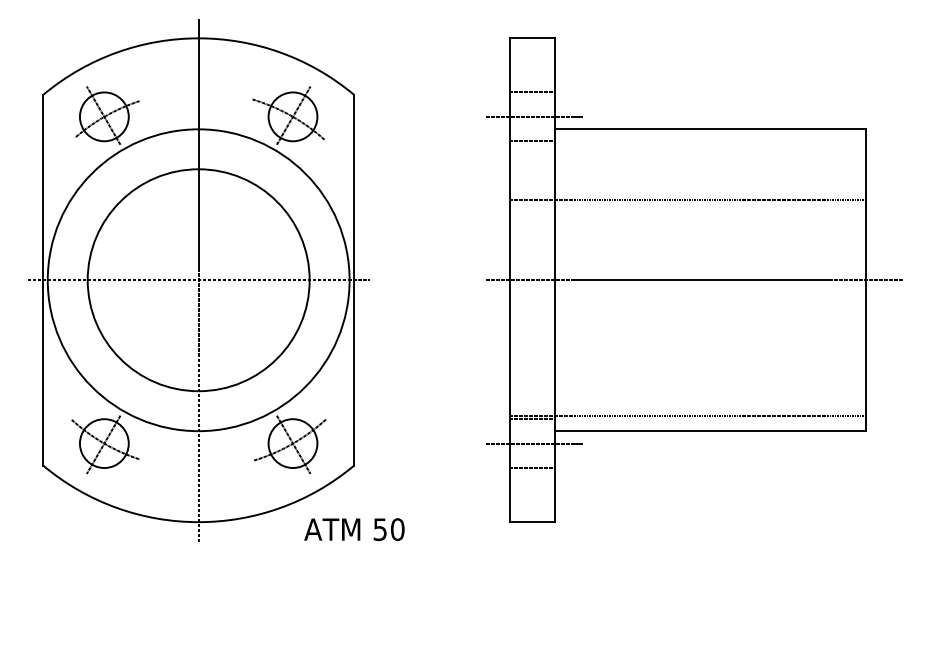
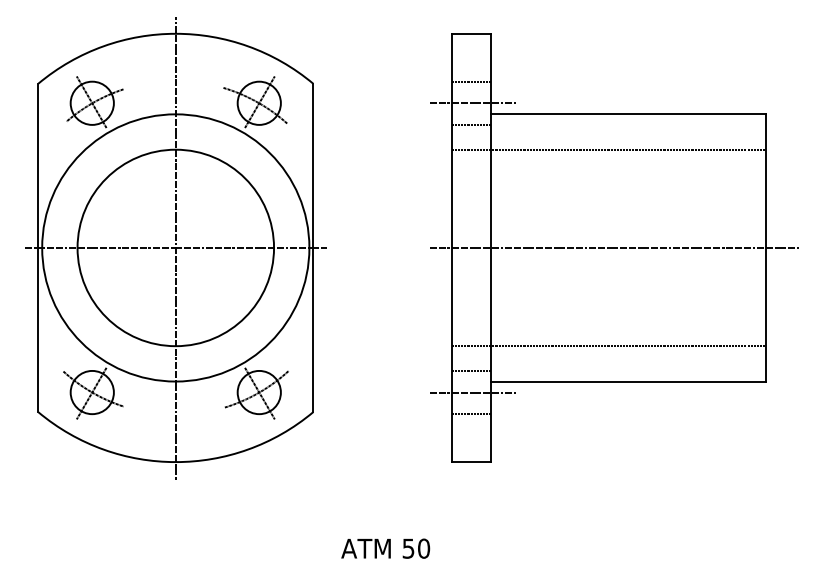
line: (687, 199) -> (608, 149), moved
line: (687, 416) -> (608, 346), moved
text: (354, 529) -> (385, 548), moved

